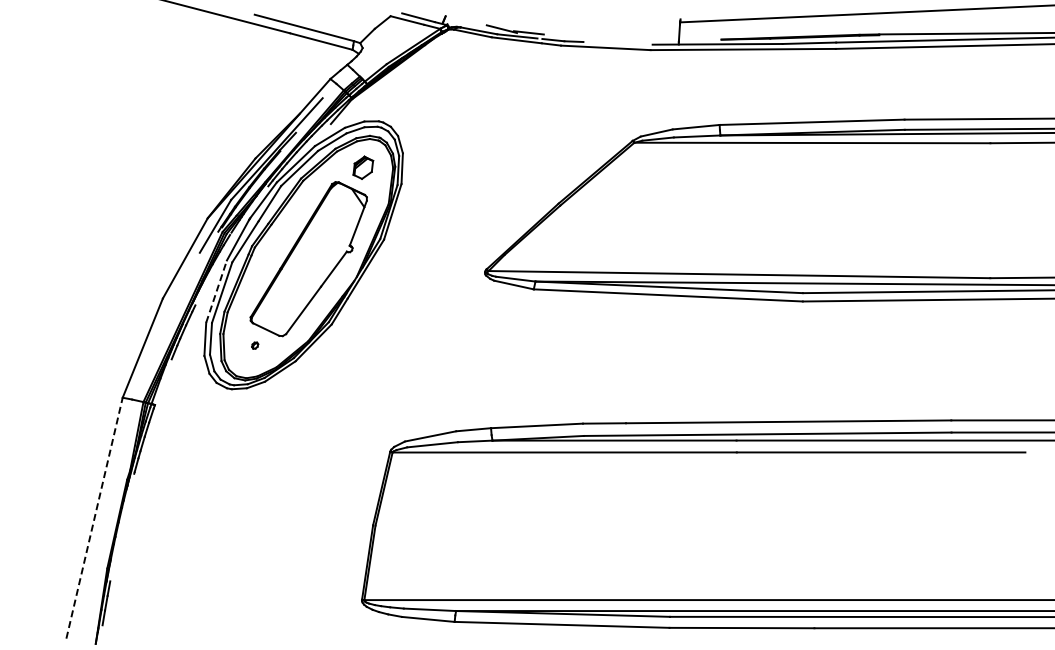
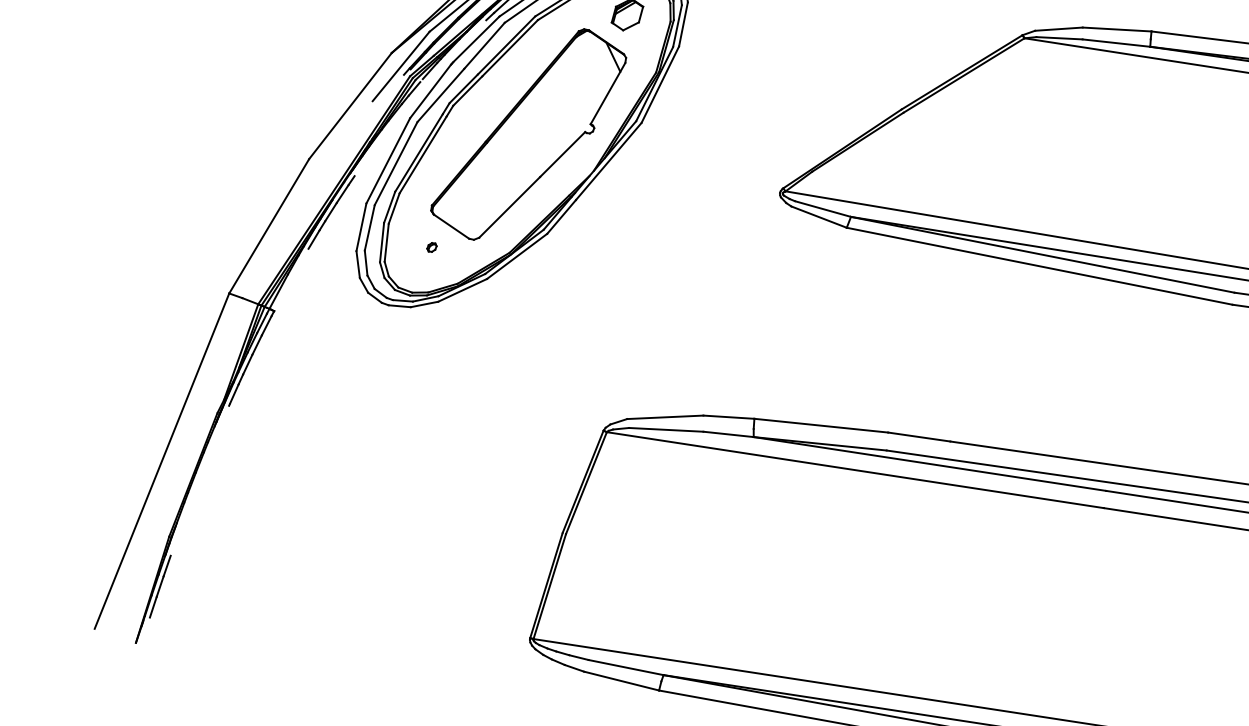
line: (216, 291) -> (388, 160), dashed -> solid
line: (94, 518) -> (161, 461), dashed -> solid

